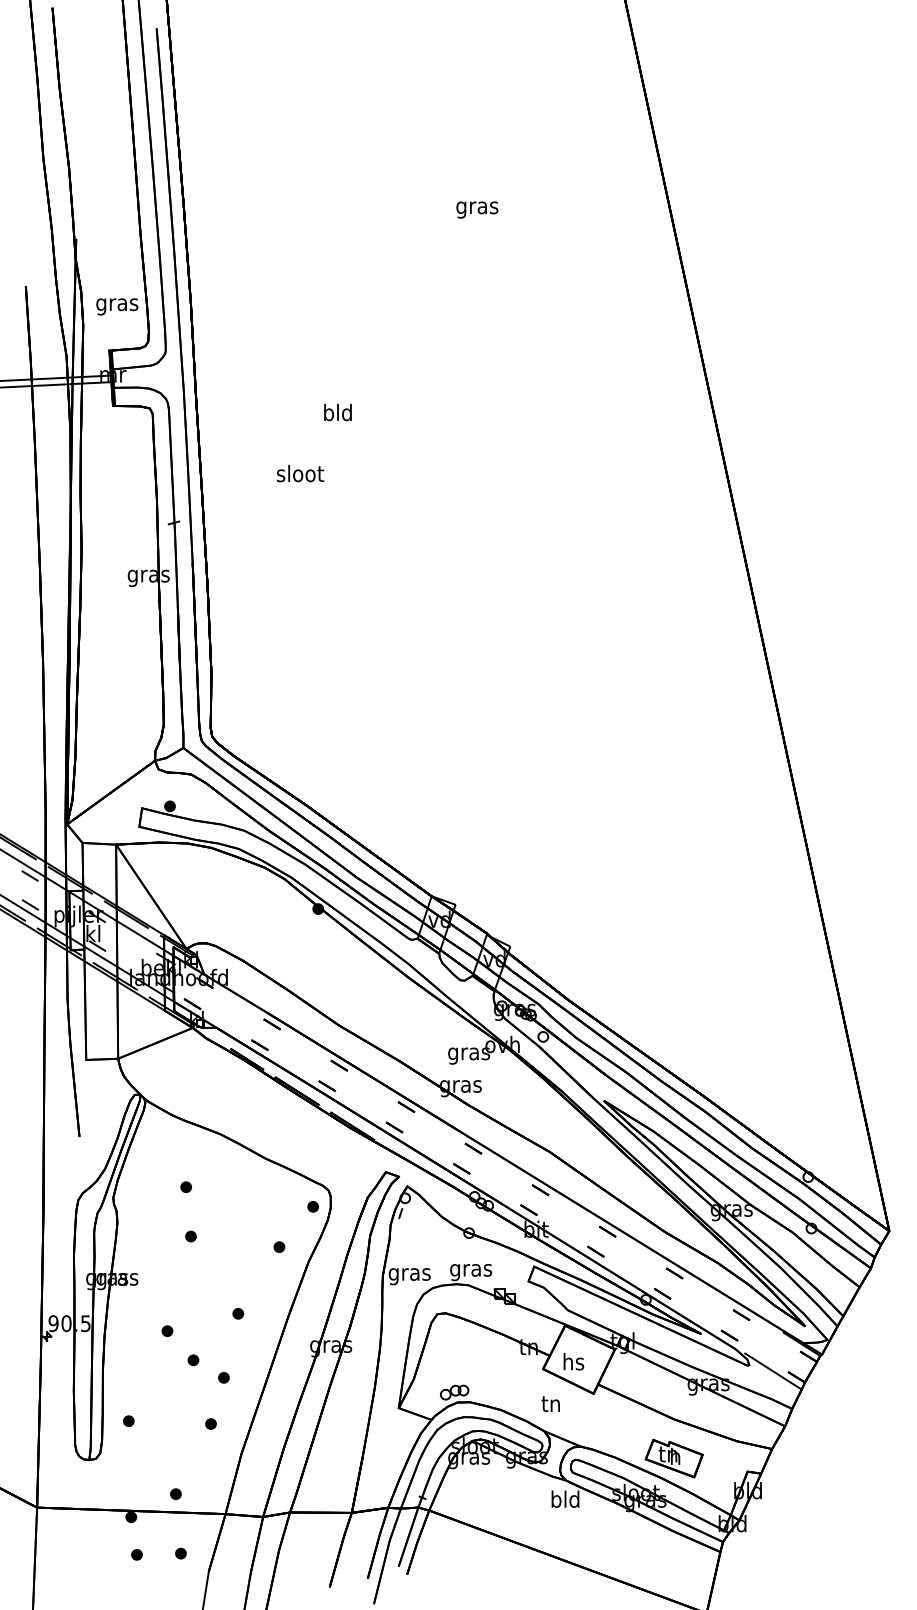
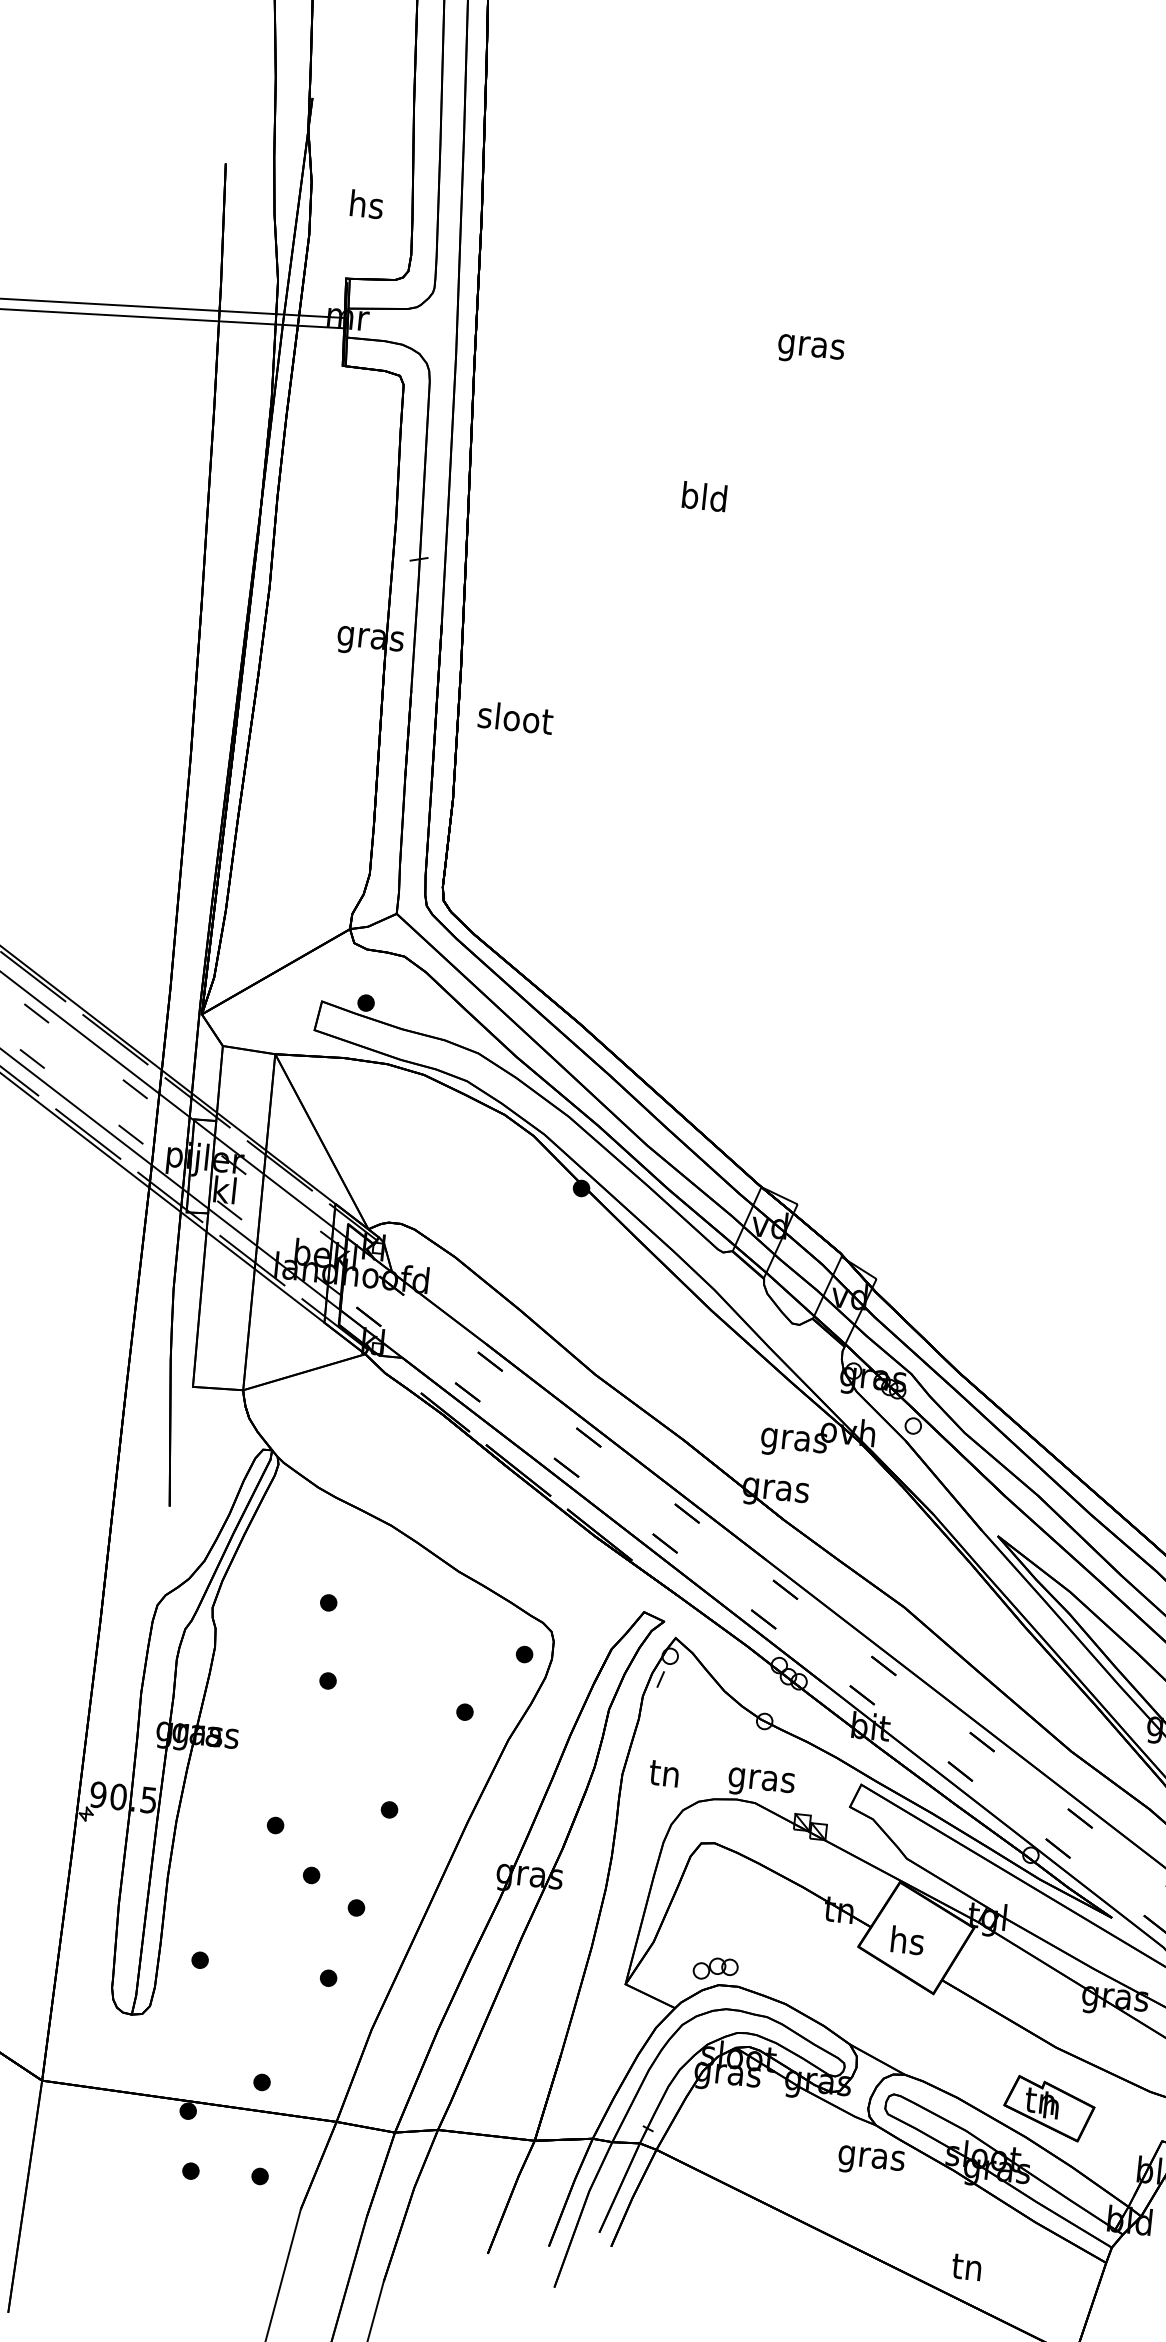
text: (477, 209) -> (811, 349), moved
text: (117, 304) -> (366, 207), gras -> hs
text: (337, 412) -> (703, 496), moved
text: (300, 473) -> (515, 717), moved
text: (409, 1274) -> (664, 1776), gras -> tn
text: (550, 1403) -> (966, 2266), moved
text: (565, 1501) -> (871, 2158), bld -> gras

